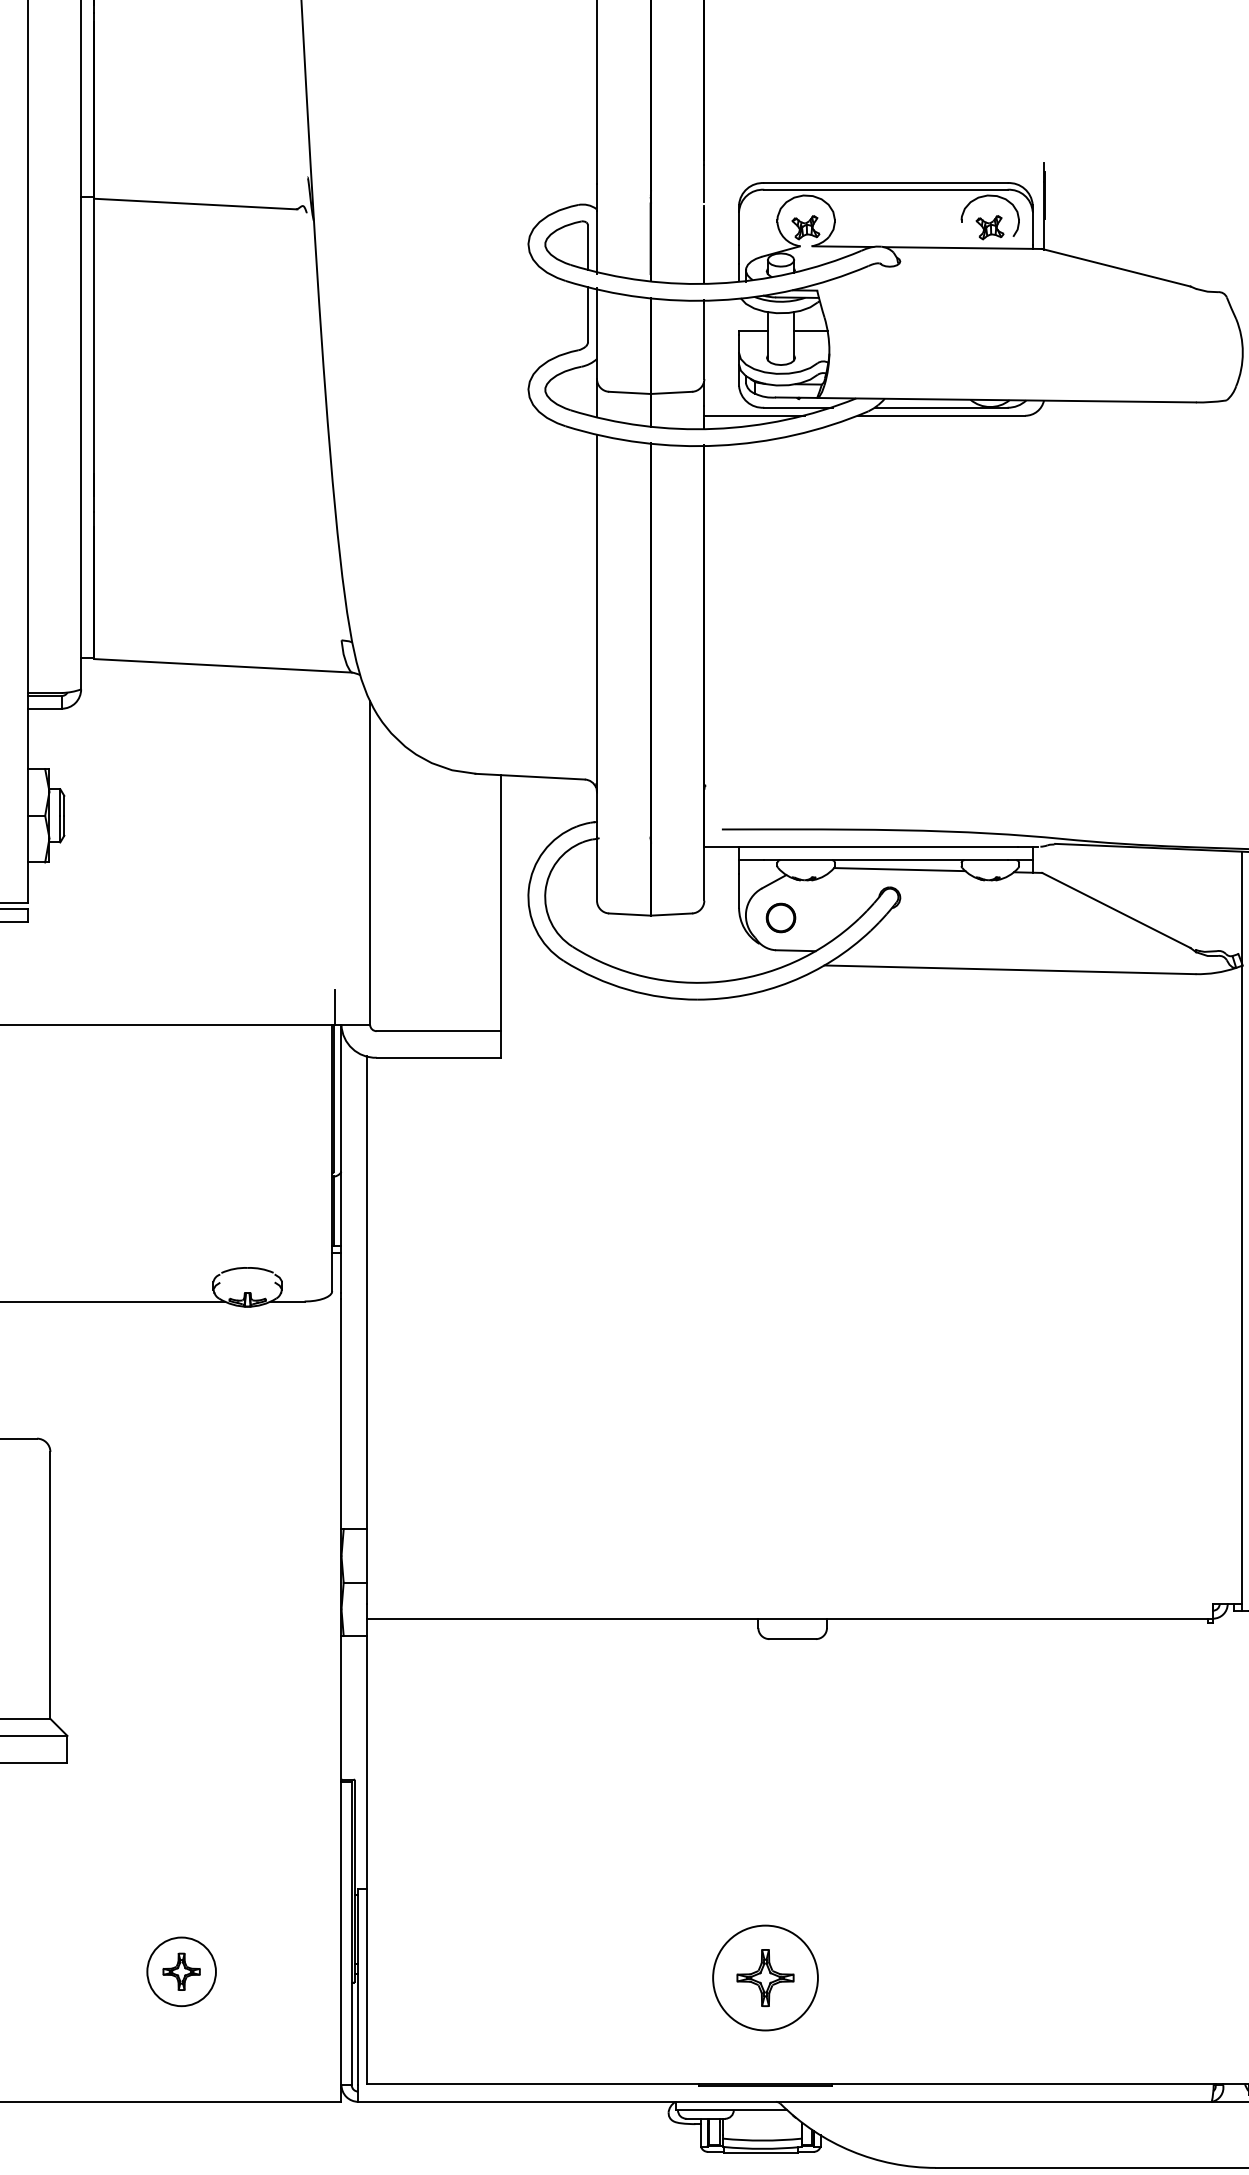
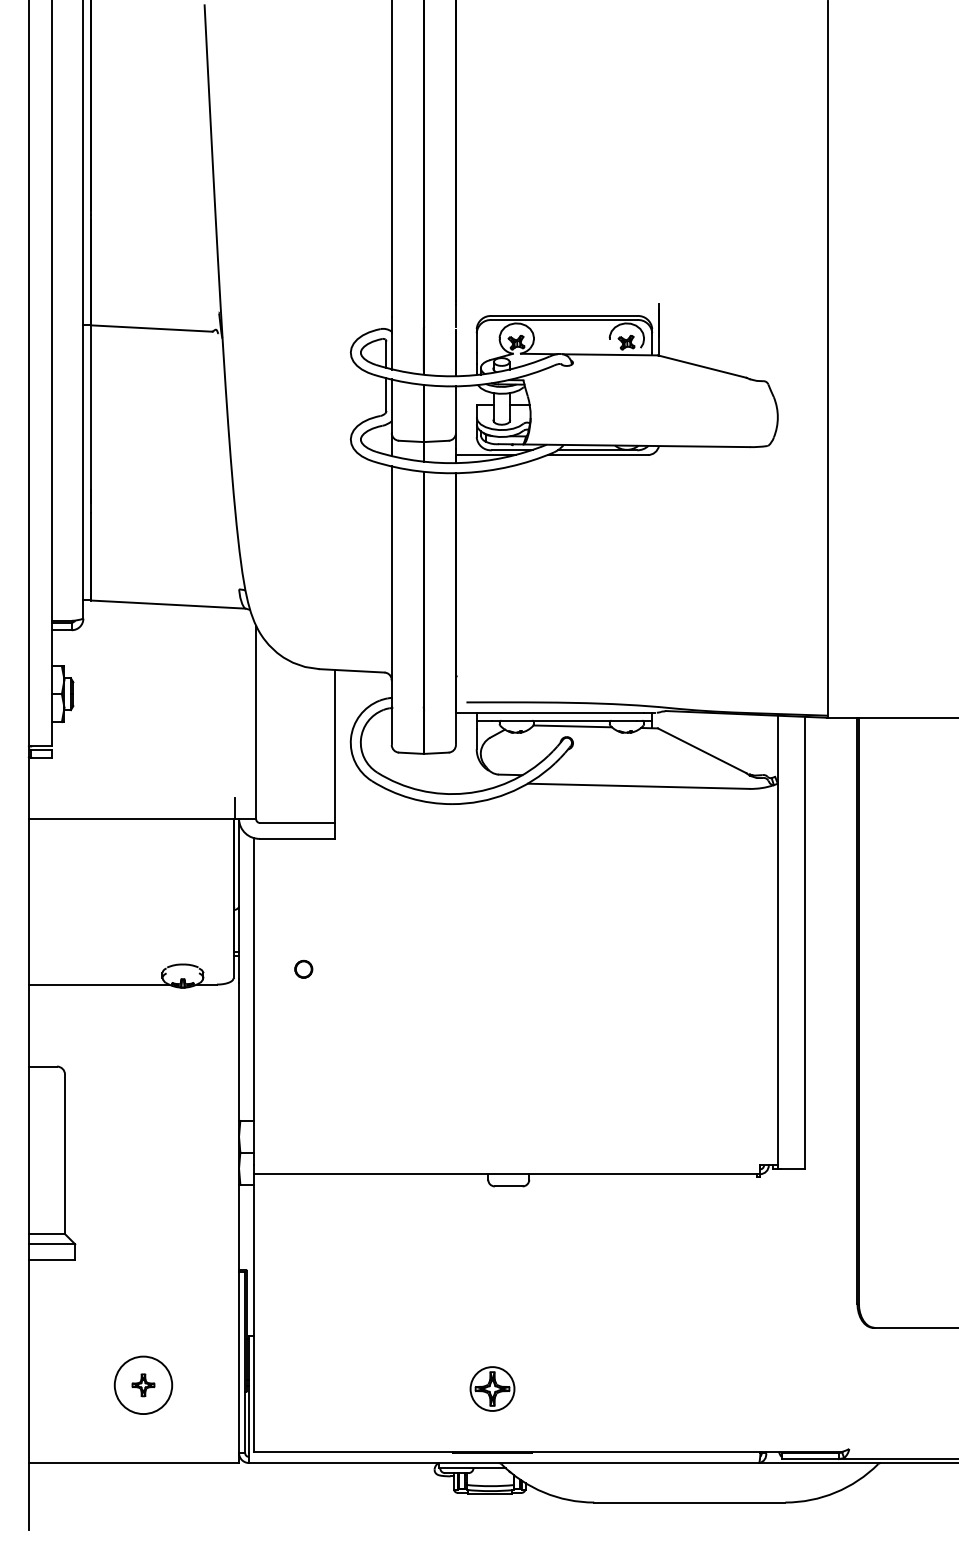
circle: (780, 916) -> (303, 968), moved
circle: (181, 1970) -> (143, 1384), size x1.4
circle: (765, 1977) -> (492, 1388), size x0.7

